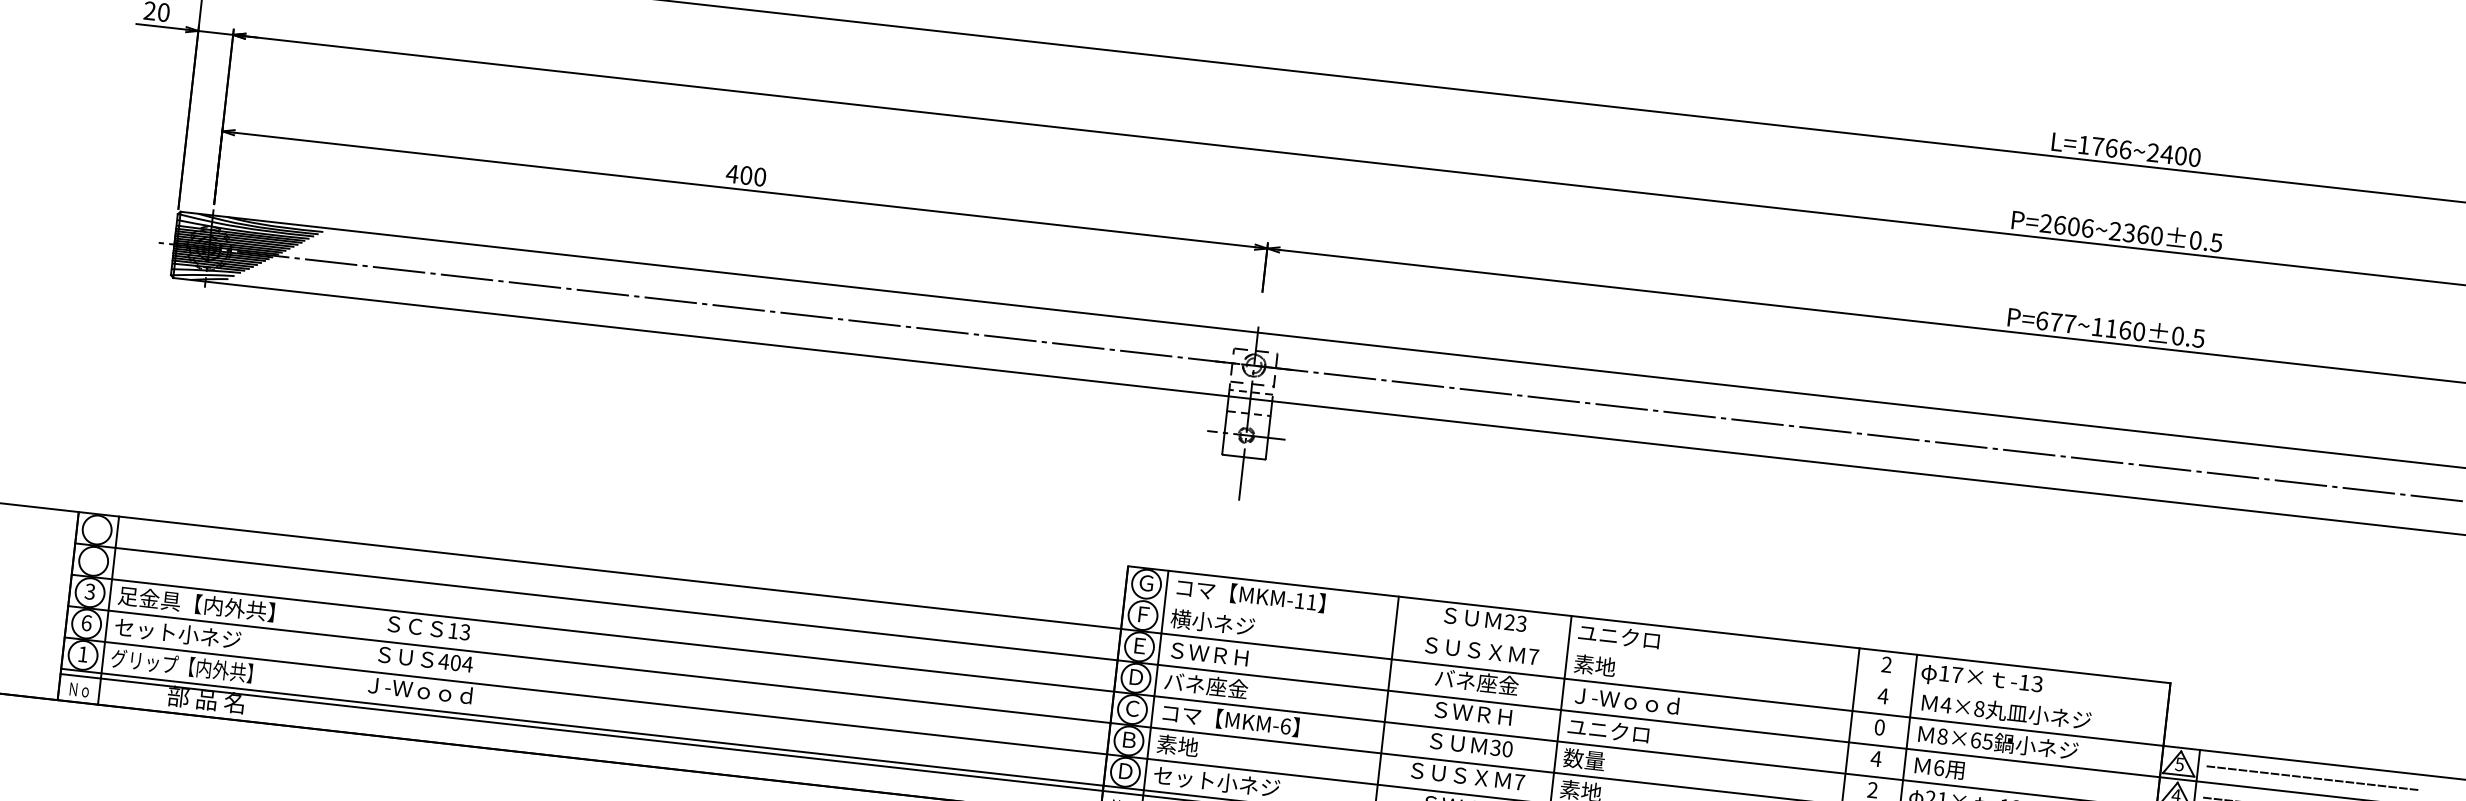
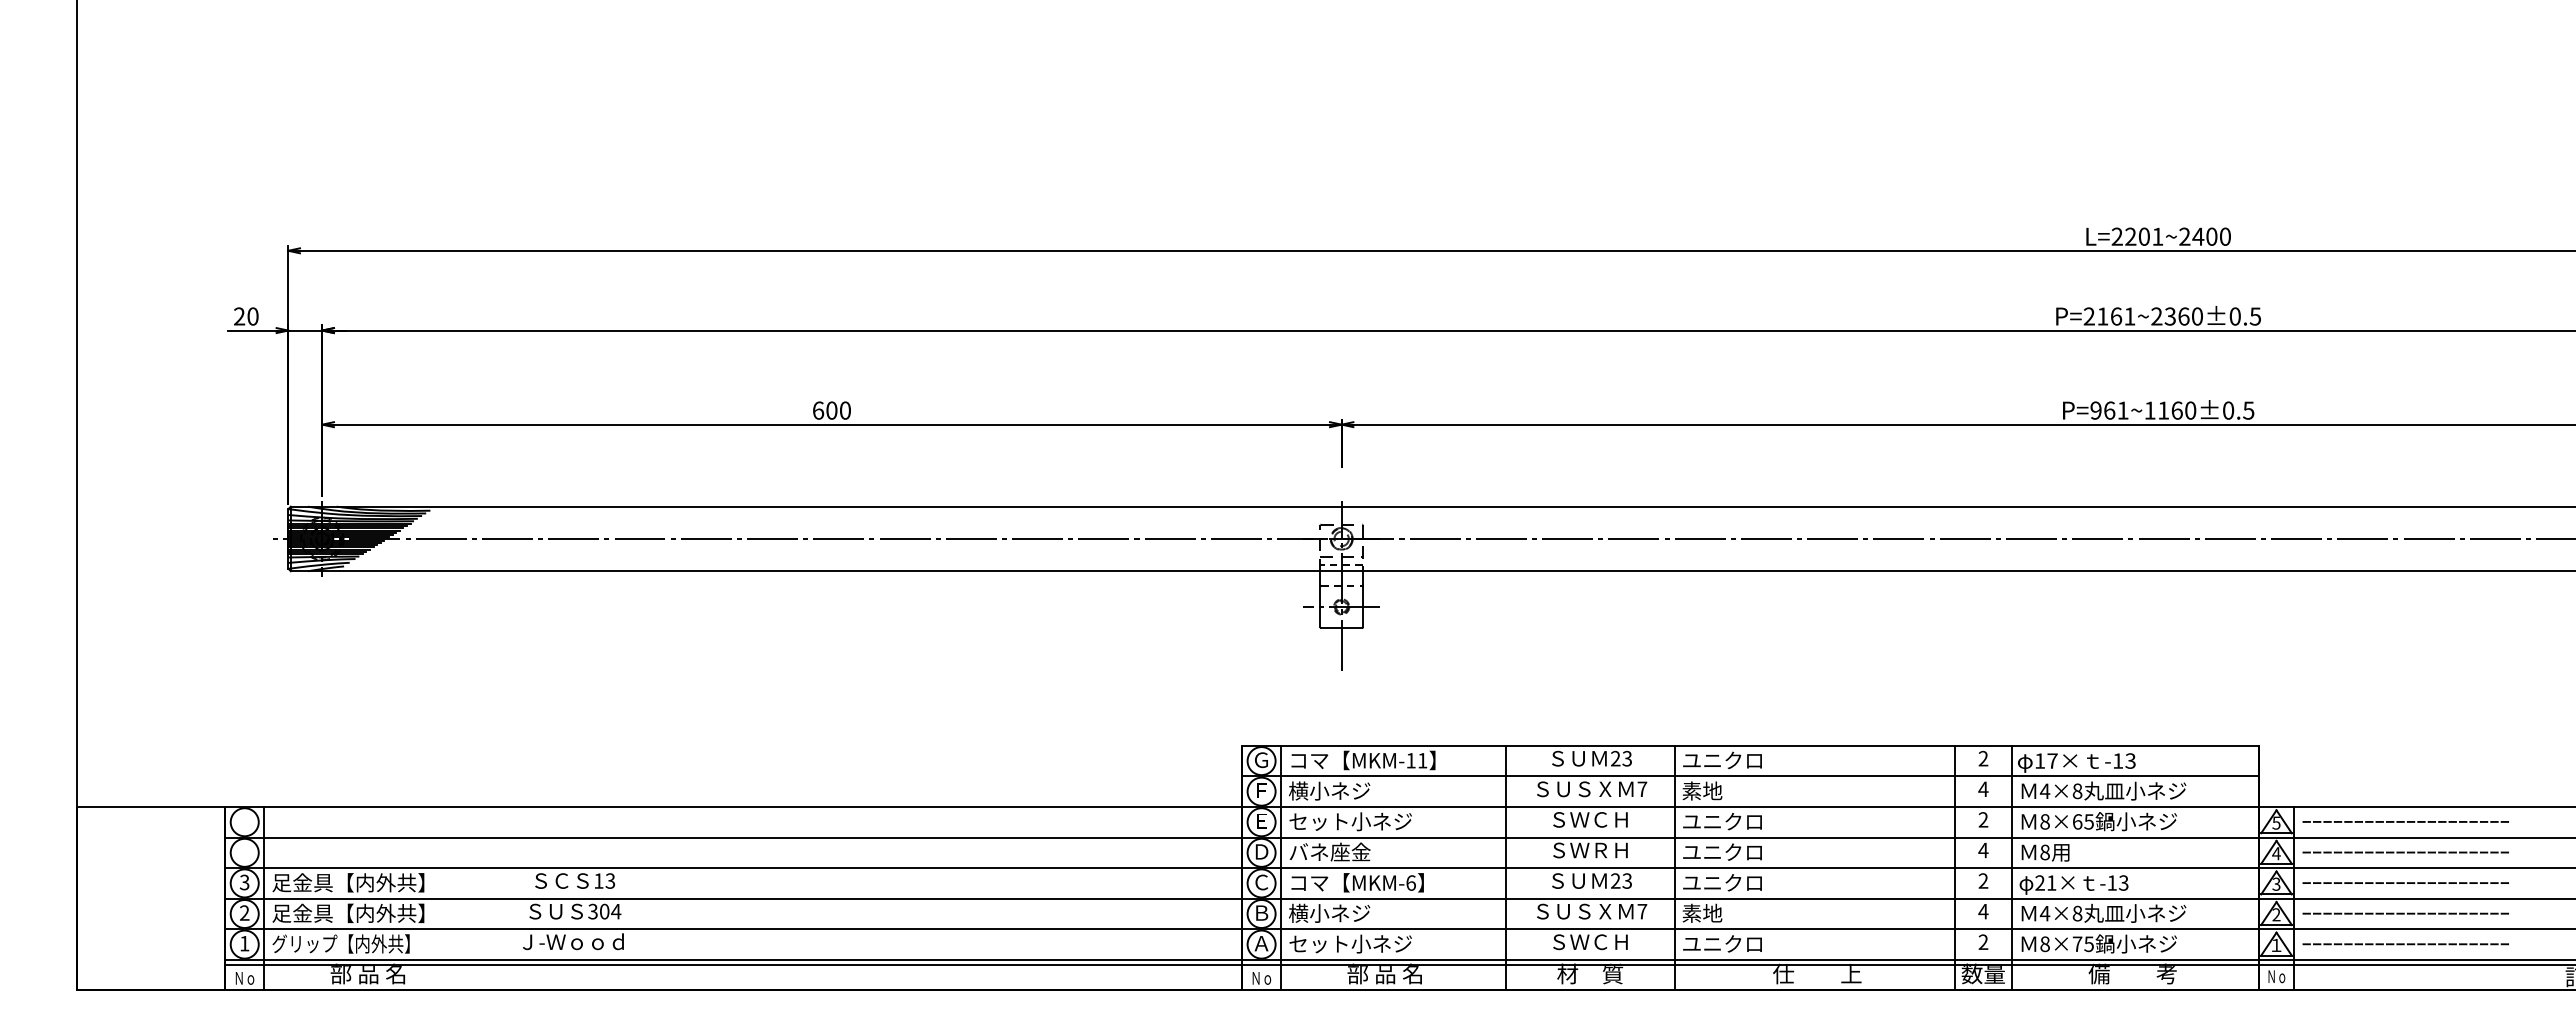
text: (2104, 147) -> (2137, 236), L=1766~2400 -> L=2201~2400
text: (732, 173) -> (818, 410), 400 -> 600
text: (2074, 226) -> (2116, 316), P=2606~2360±0.5 -> P=2161~2360±0.5
text: (2056, 322) -> (2109, 410), P=677~1160±0.5 -> P=961~1160±0.5
text: (86, 622) -> (244, 912), 6 -> 2
text: (193, 635) -> (348, 913), セット小ネジ -> 足金具【内外共】
text: (1230, 656) -> (1350, 821), ＳＷＲＨ -> セット小ネジ
line: (1644, 656) -> (1749, 776), added
text: (443, 661) -> (592, 911), 404 -> 304
text: (1476, 681) -> (1590, 819), バネ座金 -> ＳＷＣＨ
text: (1625, 700) -> (1735, 821), Ｊ-Ｗｏｏｄ -> ユニクロ
text: (1879, 727) -> (1983, 819), 0 -> 2
text: (1198, 747) -> (1329, 912), 素地 -> 横小ネジ
text: (1501, 747) -> (1621, 880), 30 -> 23
text: (1604, 761) -> (1721, 882), 数量 -> ユニクロ
text: (1938, 767) -> (2044, 852), 6 -> 8
text: (1125, 771) -> (1261, 943), Ｄ -> Ａ

